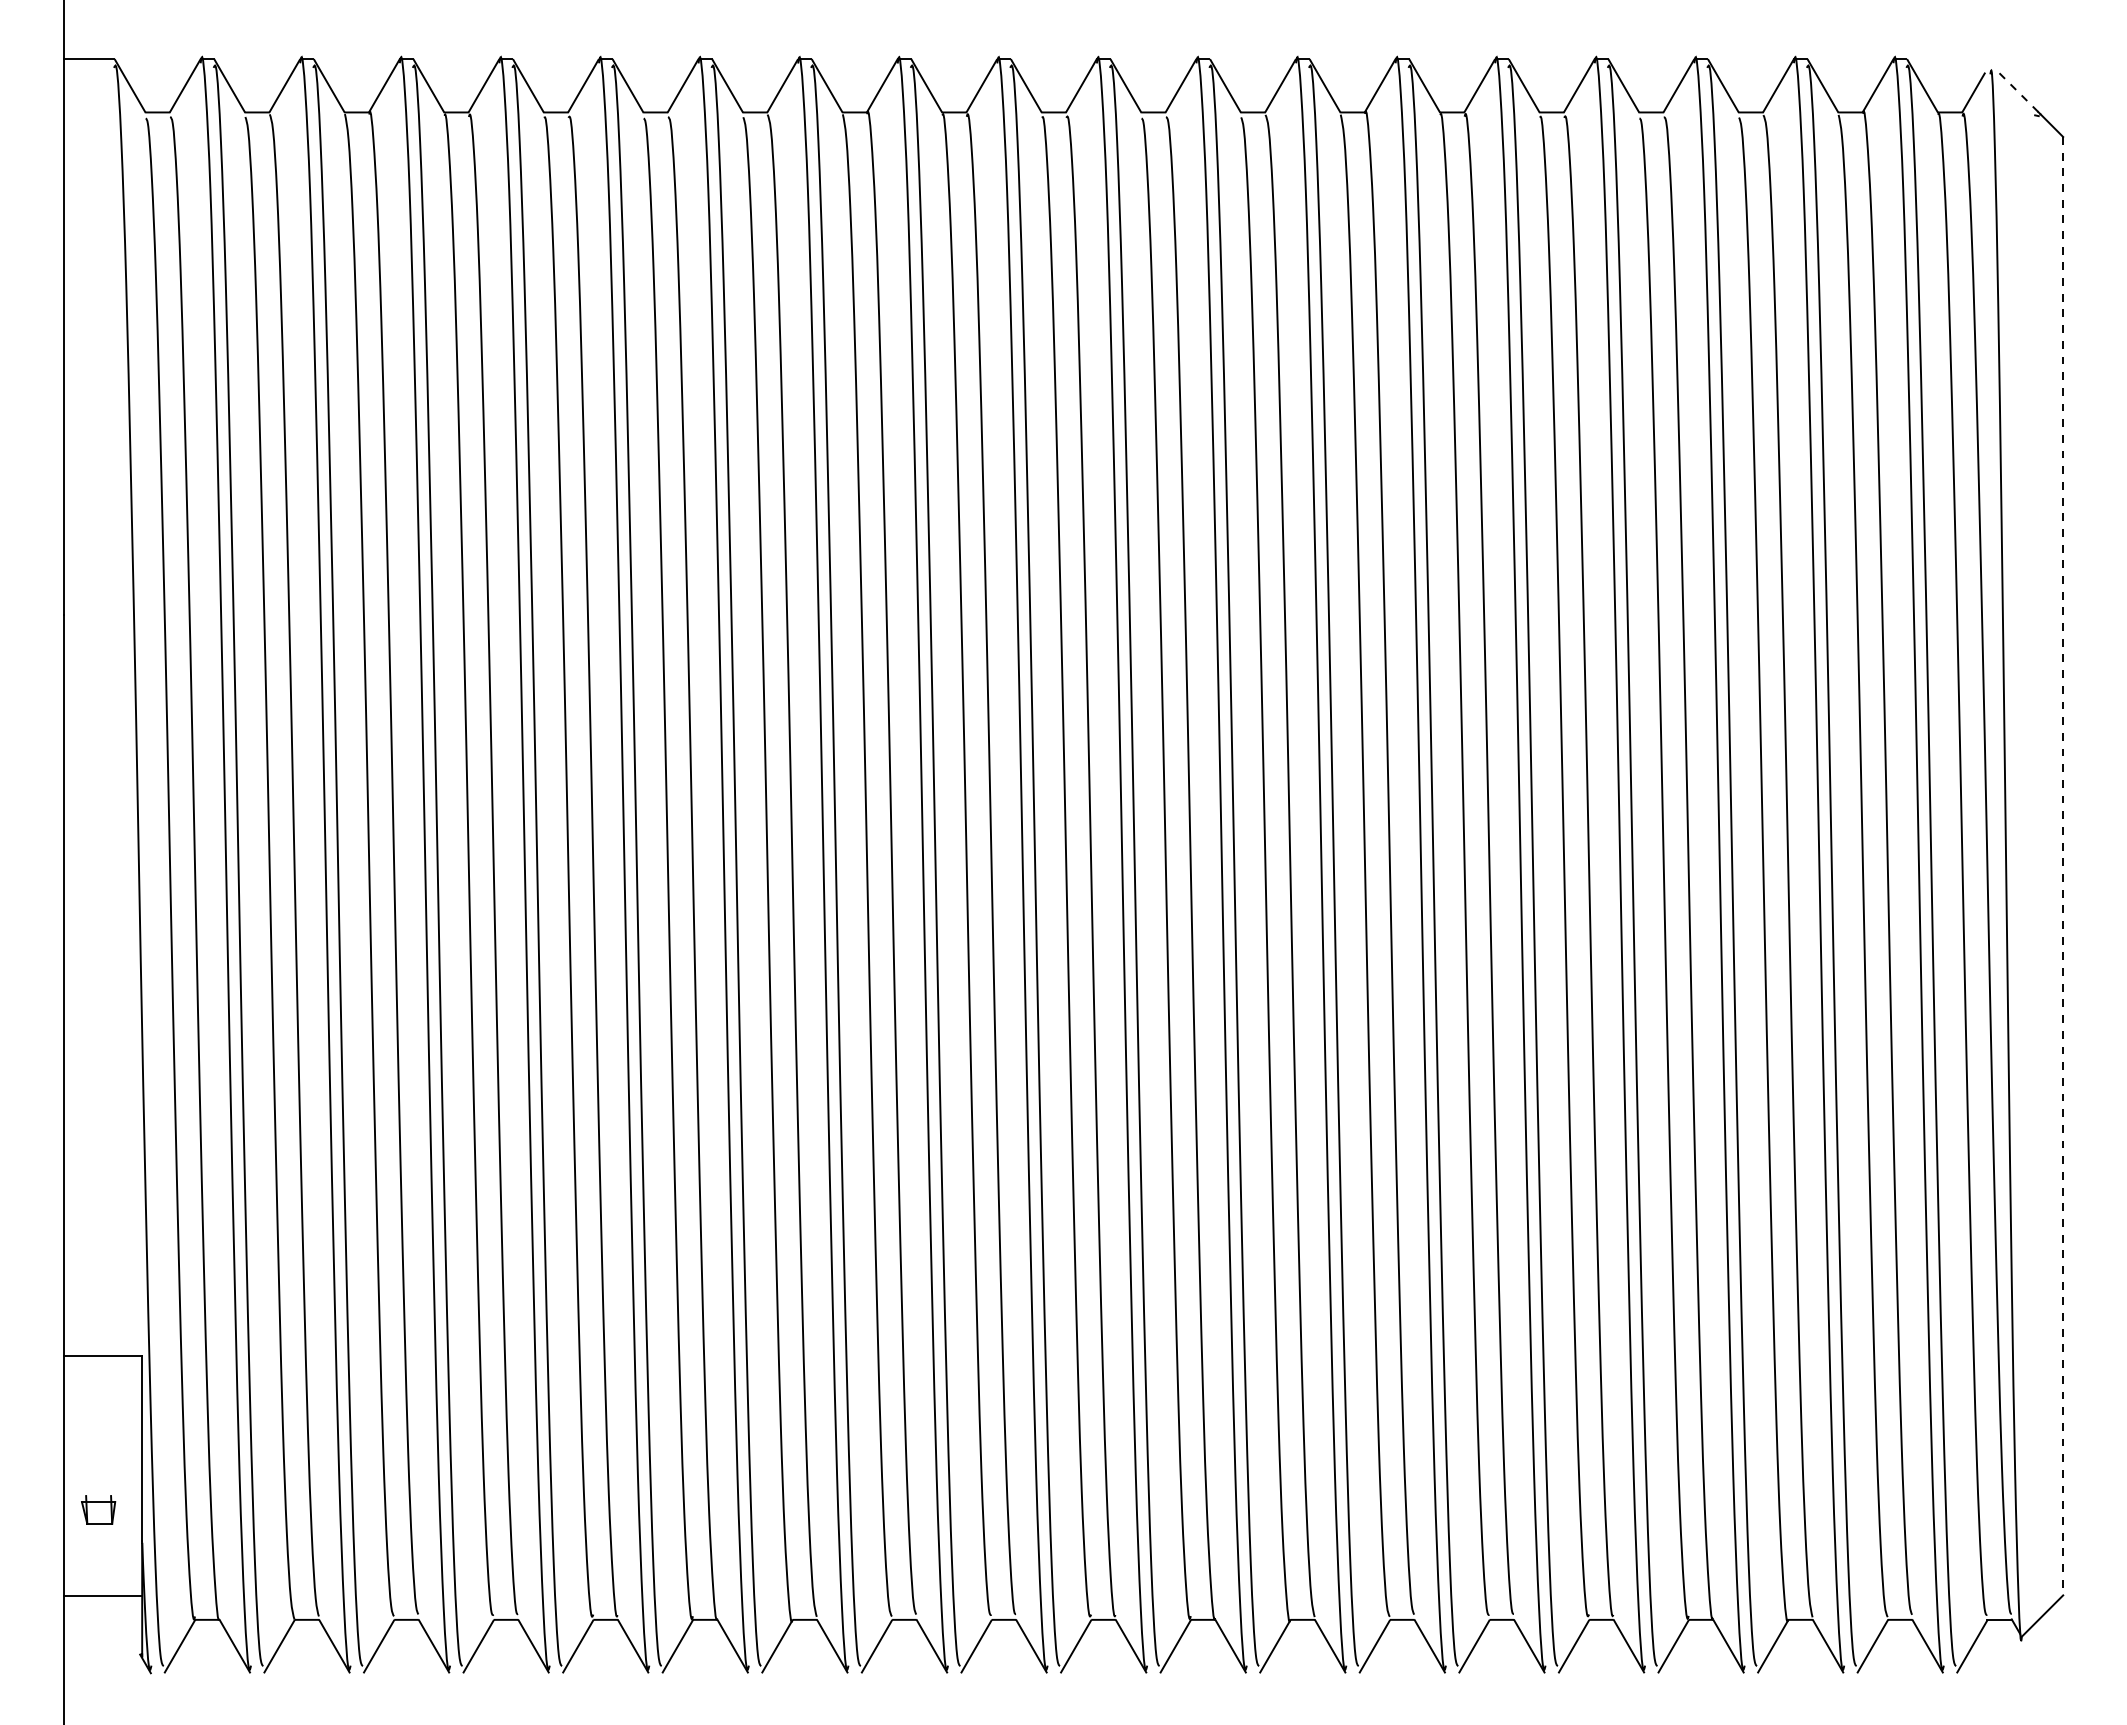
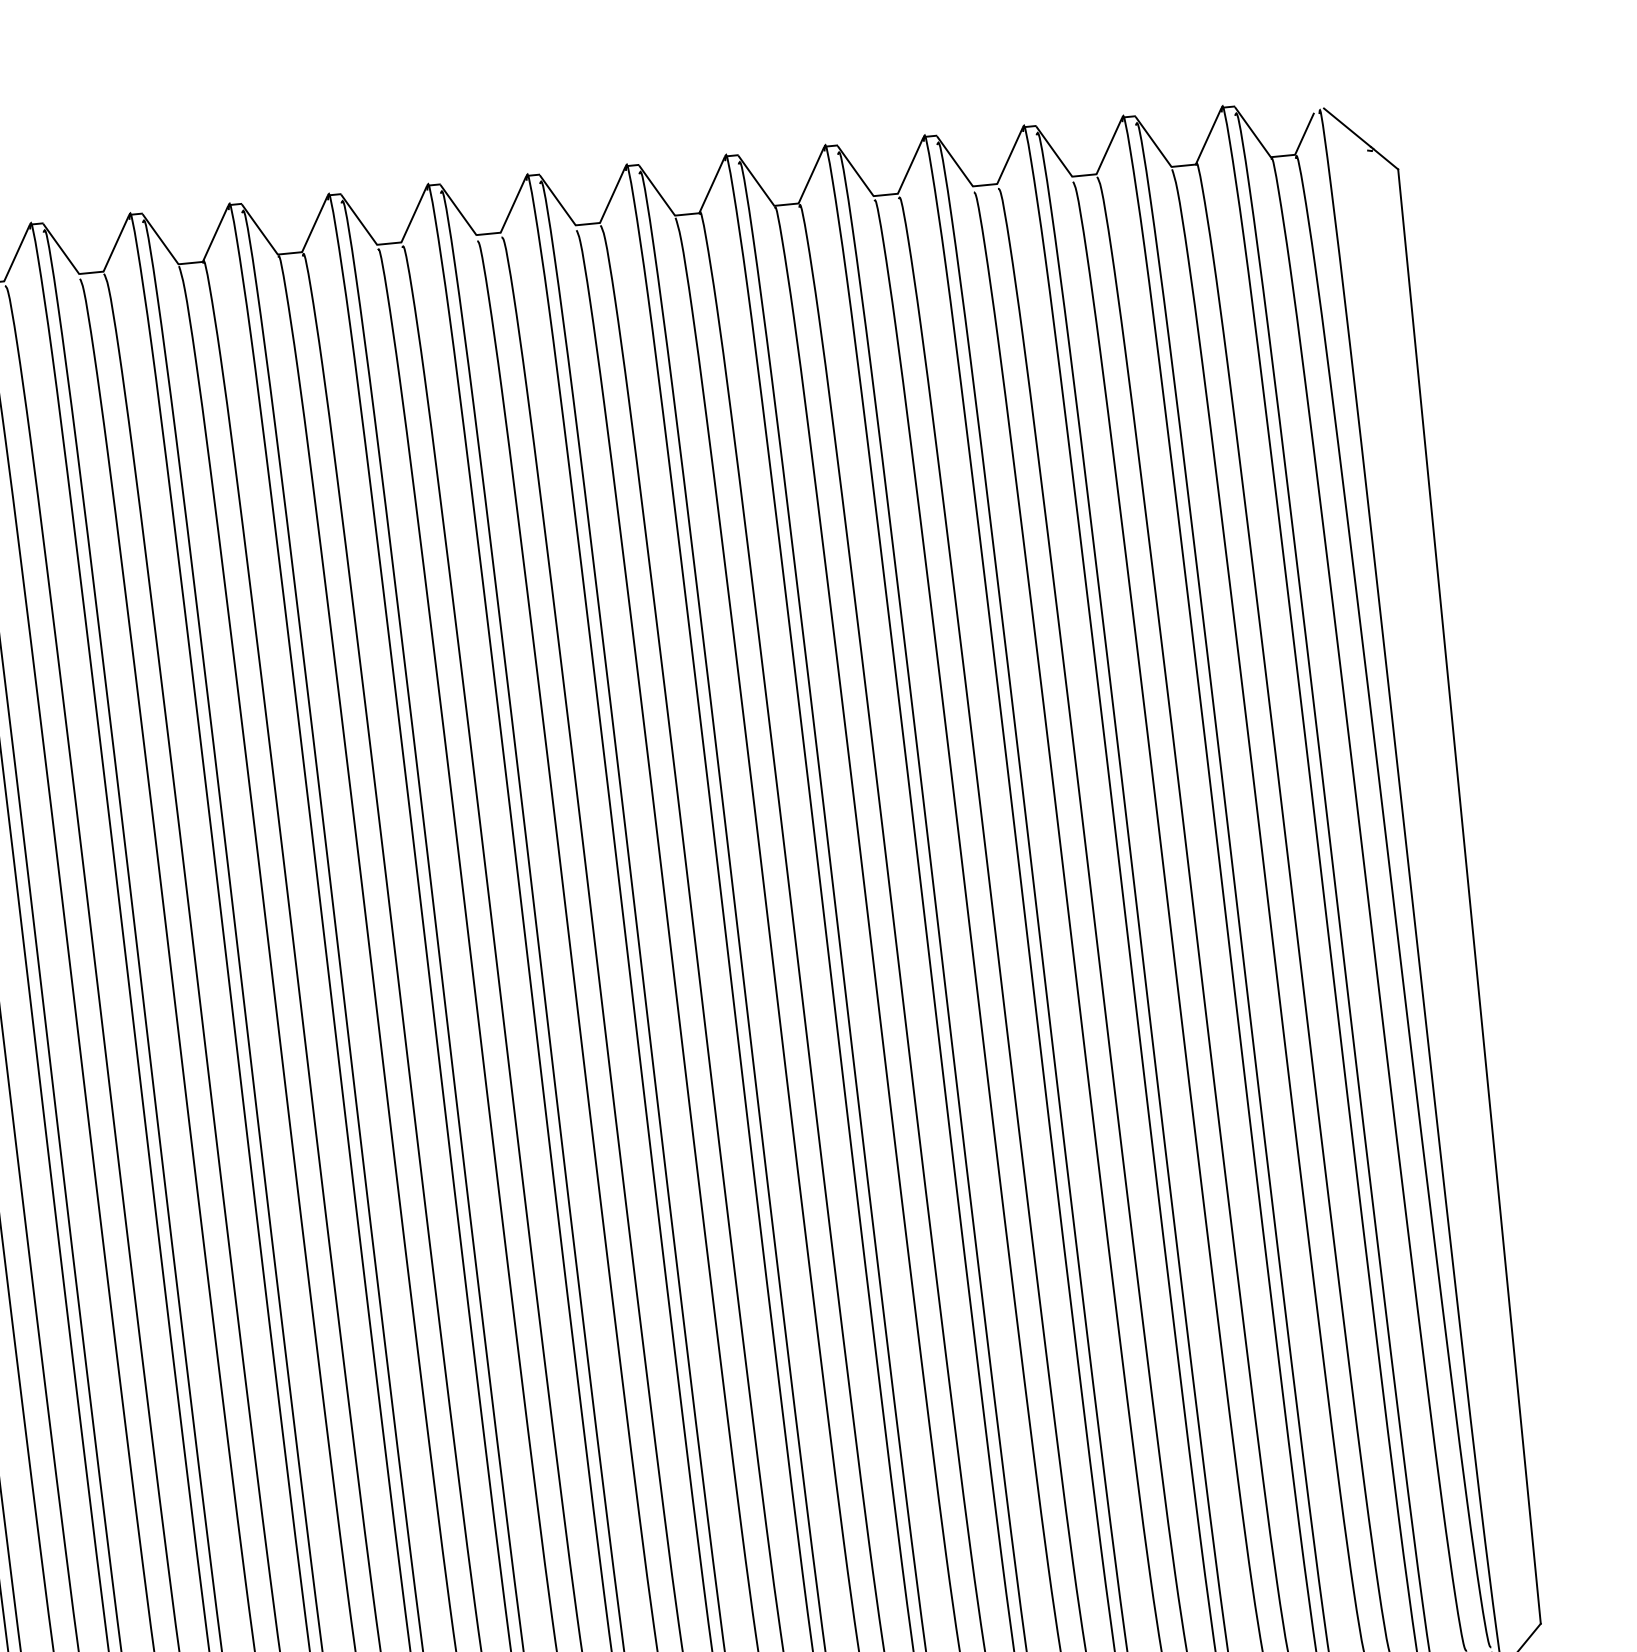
line: (2016, 90) -> (1347, 127), dashed -> solid
line: (2063, 866) -> (1469, 896), dashed -> solid

